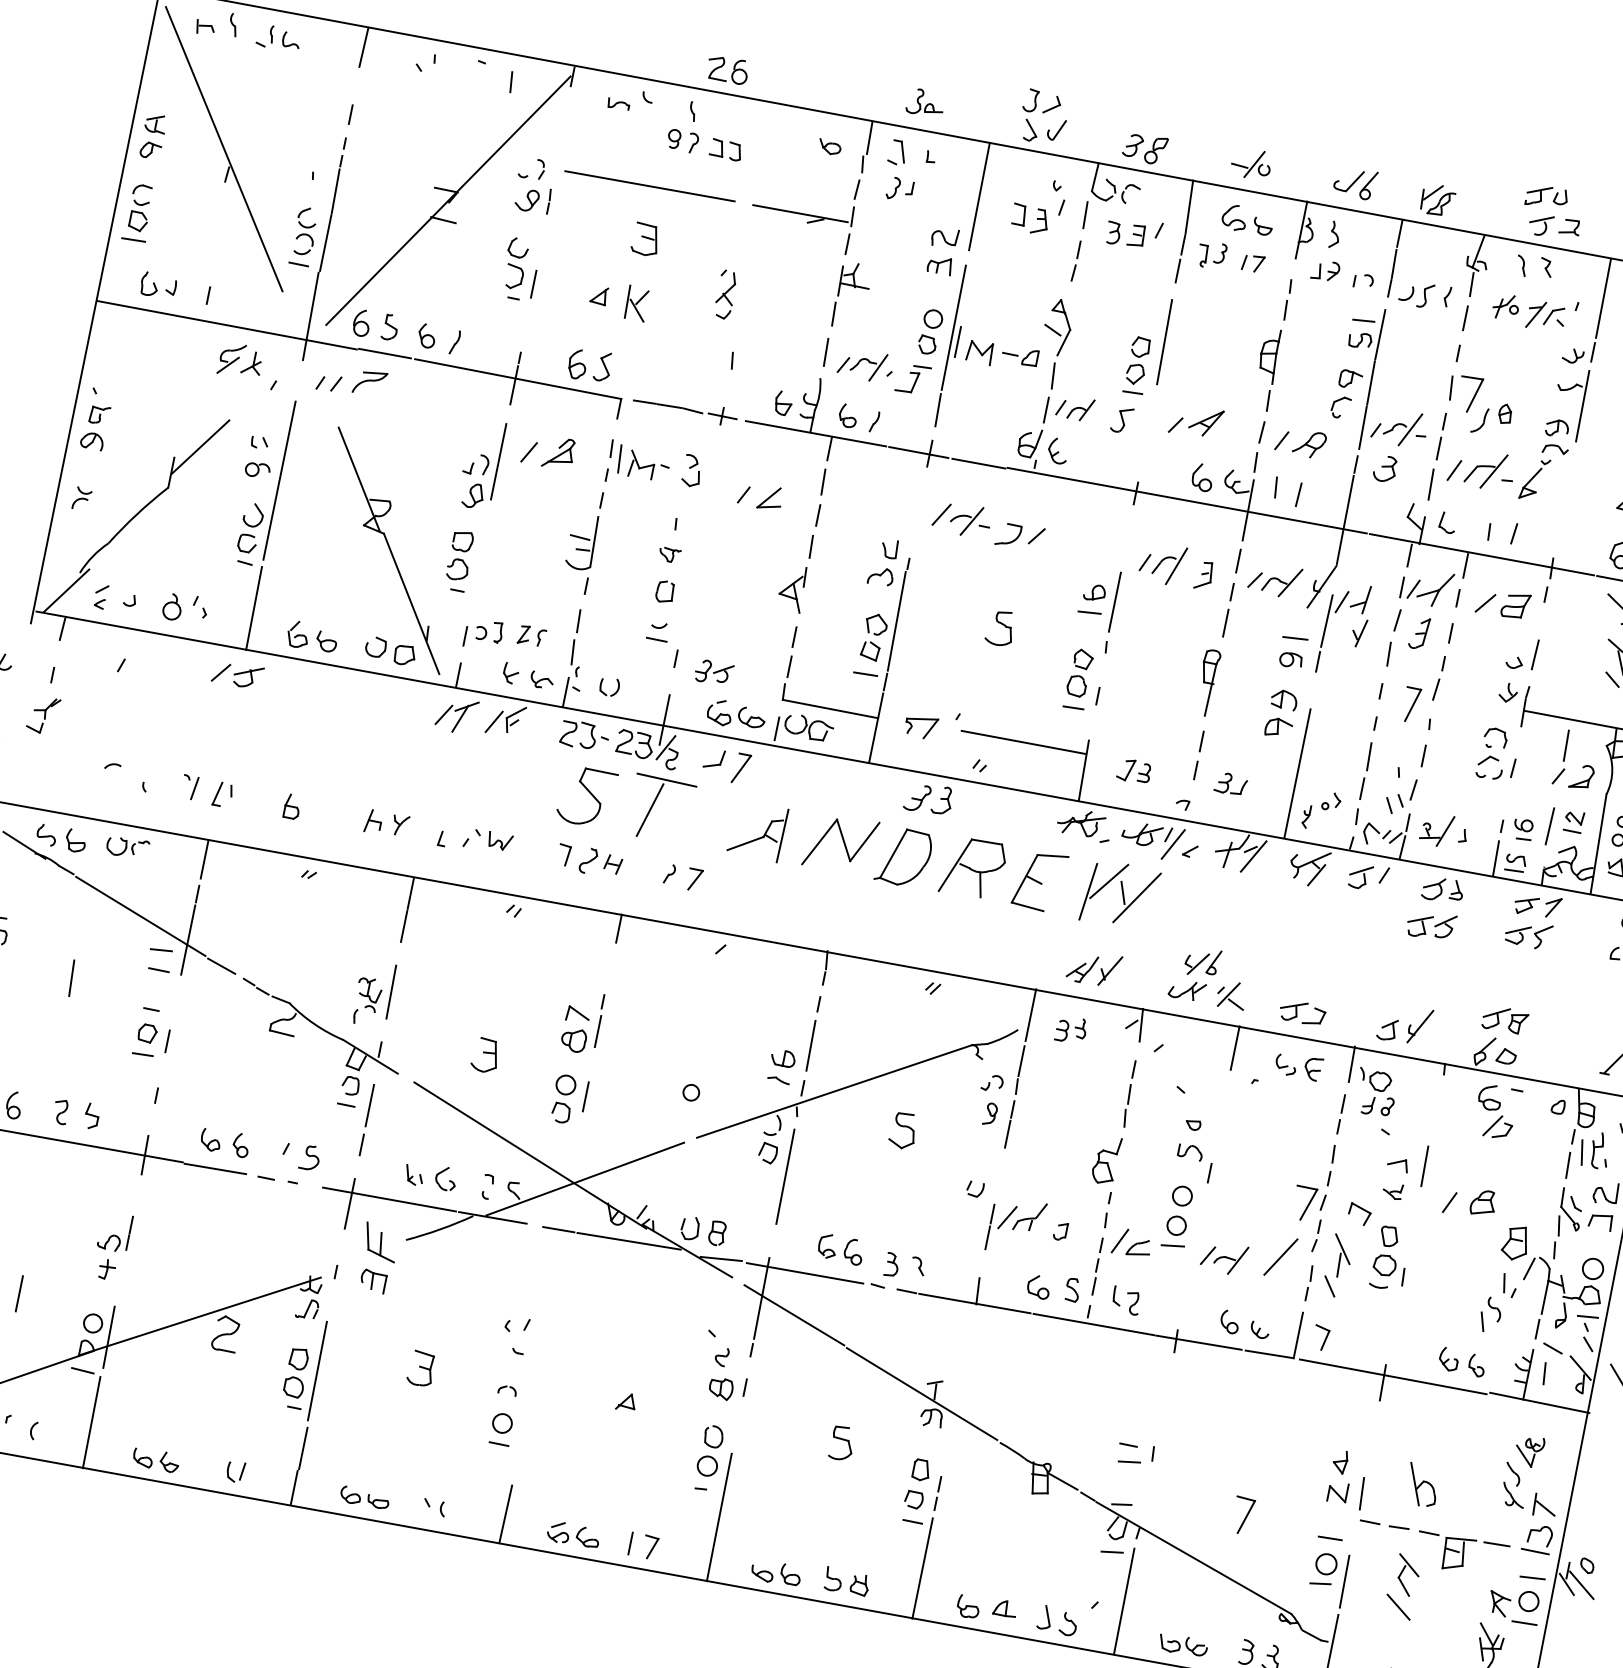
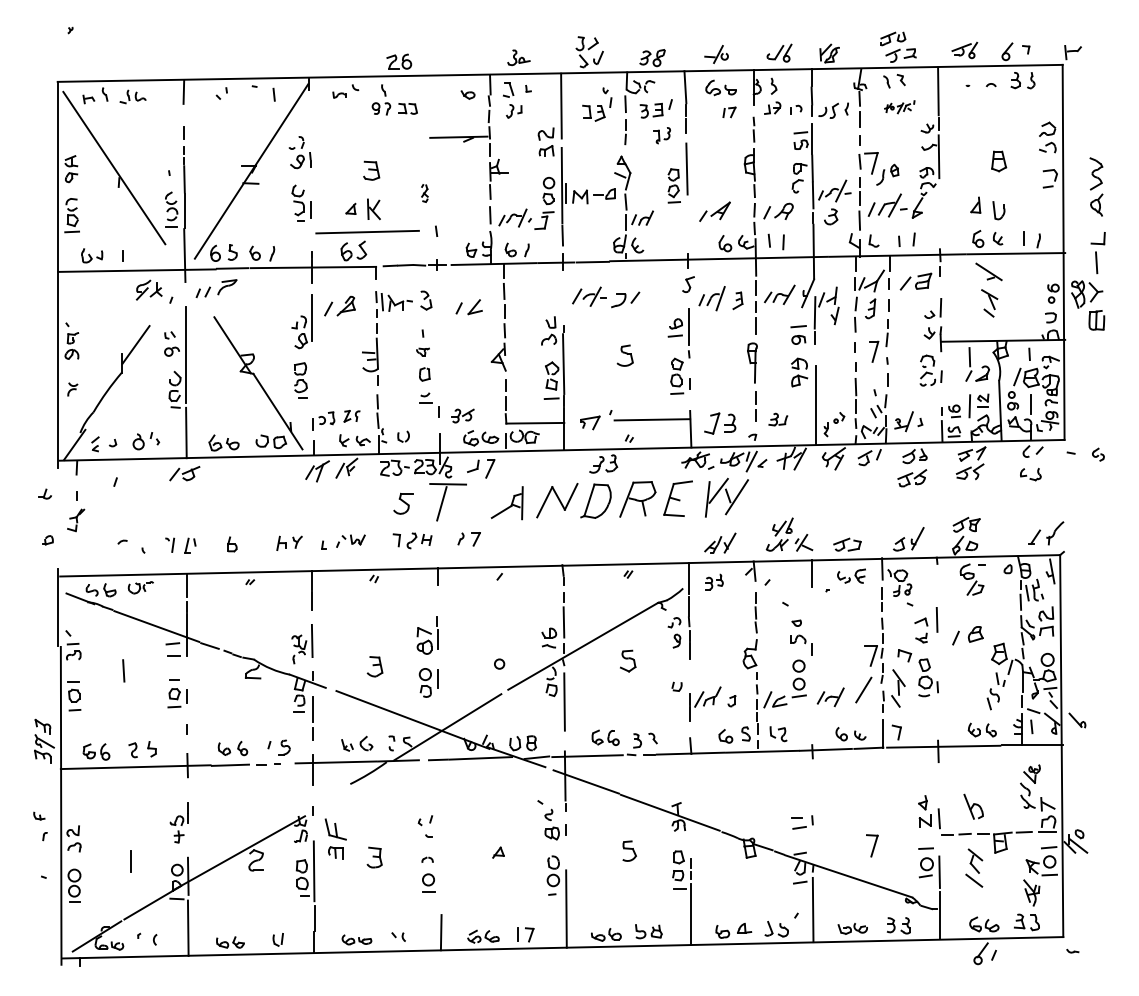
line: (649, 186) -> (367, 232), moved
part: (1210, 254) -> (661, 135), moved
part: (725, 294) -> (424, 193), size x0.6
part: (1534, 312) -> (899, 107), size x0.6
part: (1122, 419) -> (688, 284), moved
part: (1134, 771) -> (720, 423), size x1.6
part: (587, 796) -> (403, 503), size x0.6
part: (377, 1257) -> (335, 838), moved

